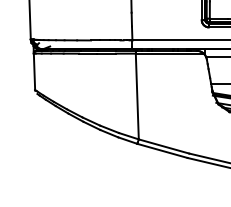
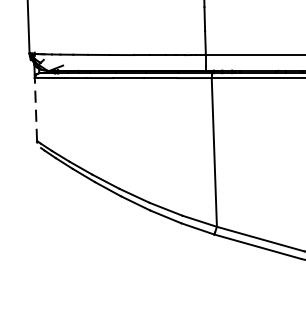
line: (34, 71) -> (35, 108), solid -> dashed

